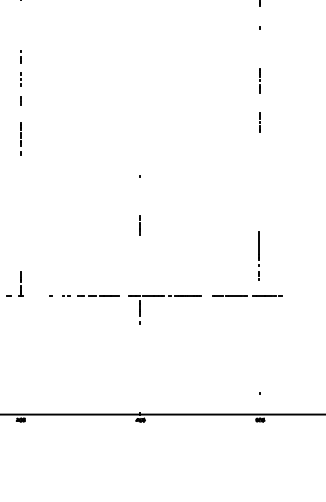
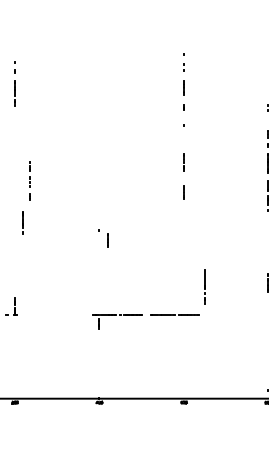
line: (20, 75) -> (29, 179), moved
line: (20, 138) -> (22, 222), moved
line: (139, 225) -> (107, 240), moved
line: (259, 255) -> (204, 286), moved
line: (83, 295) -> (59, 314), removed

